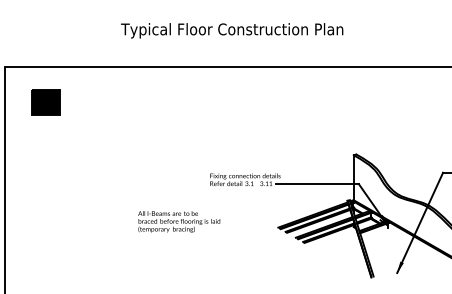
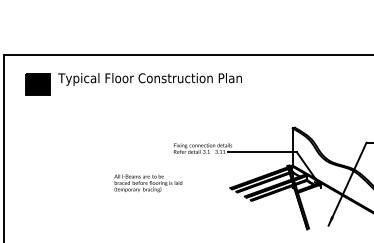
text: (231, 30) -> (149, 79), moved

